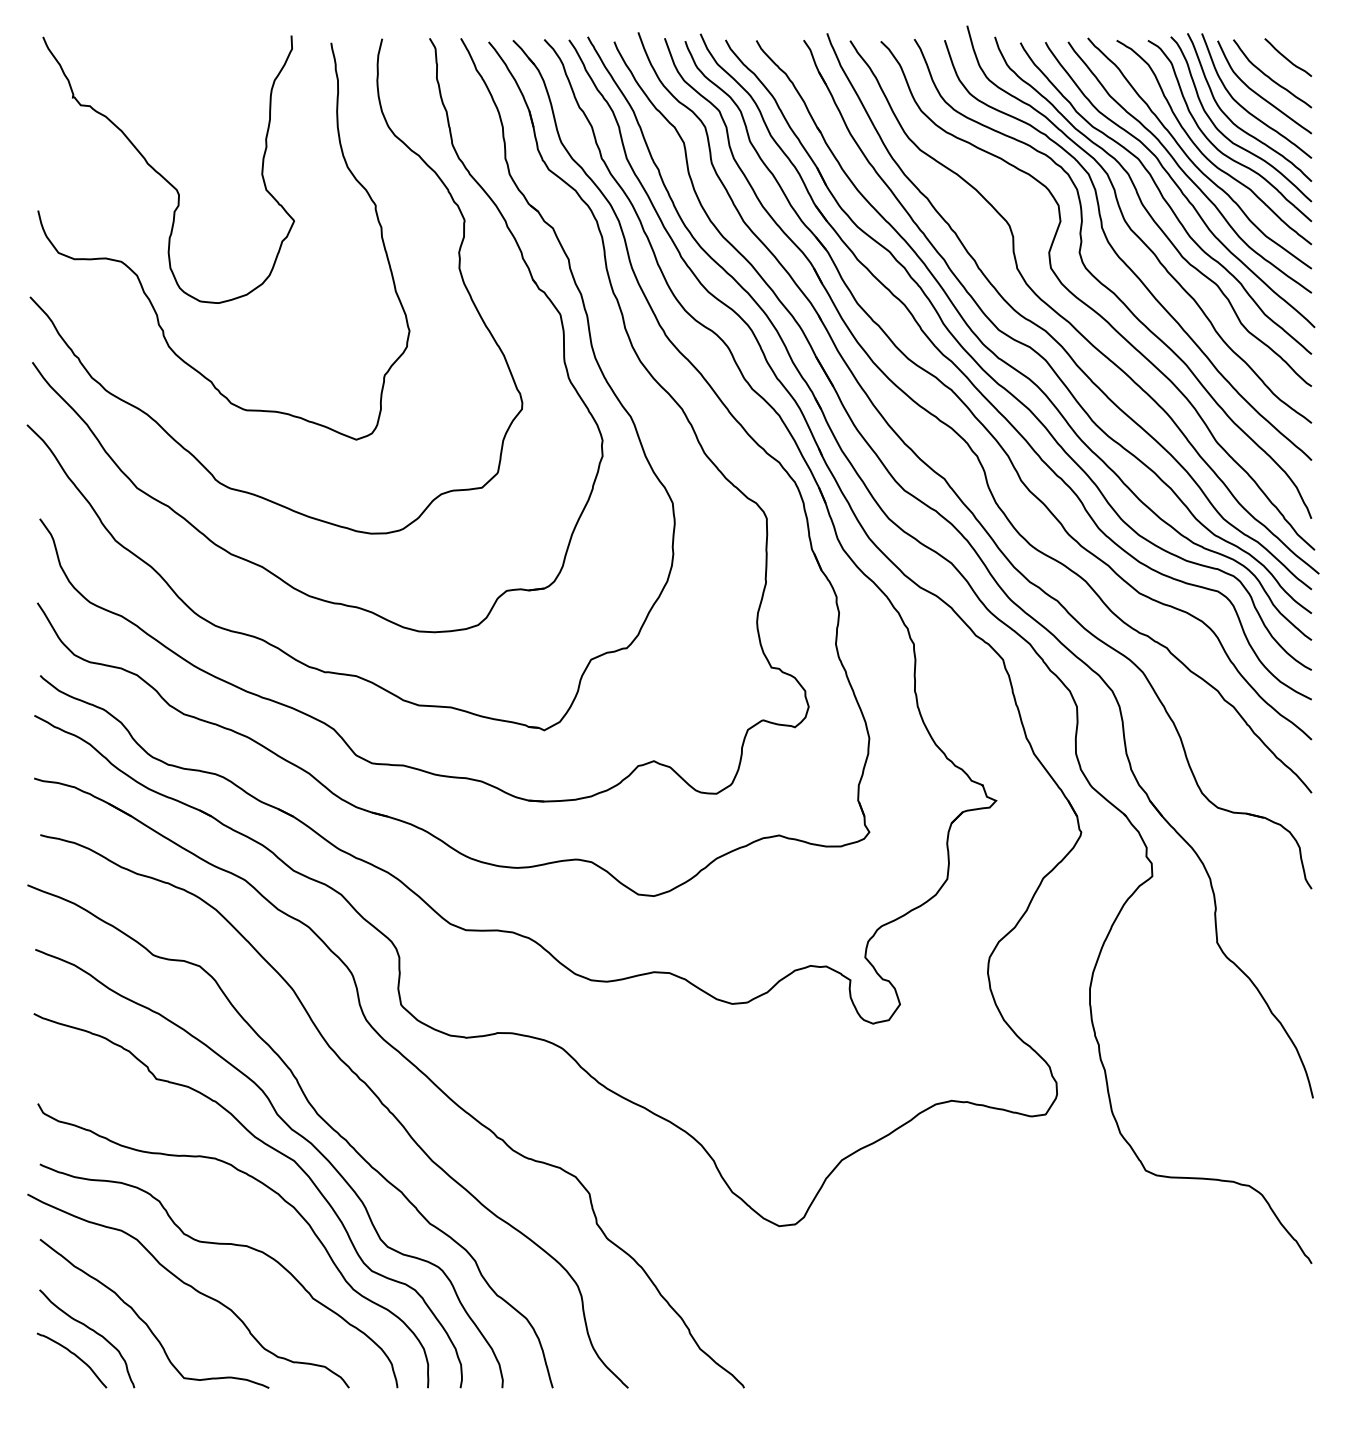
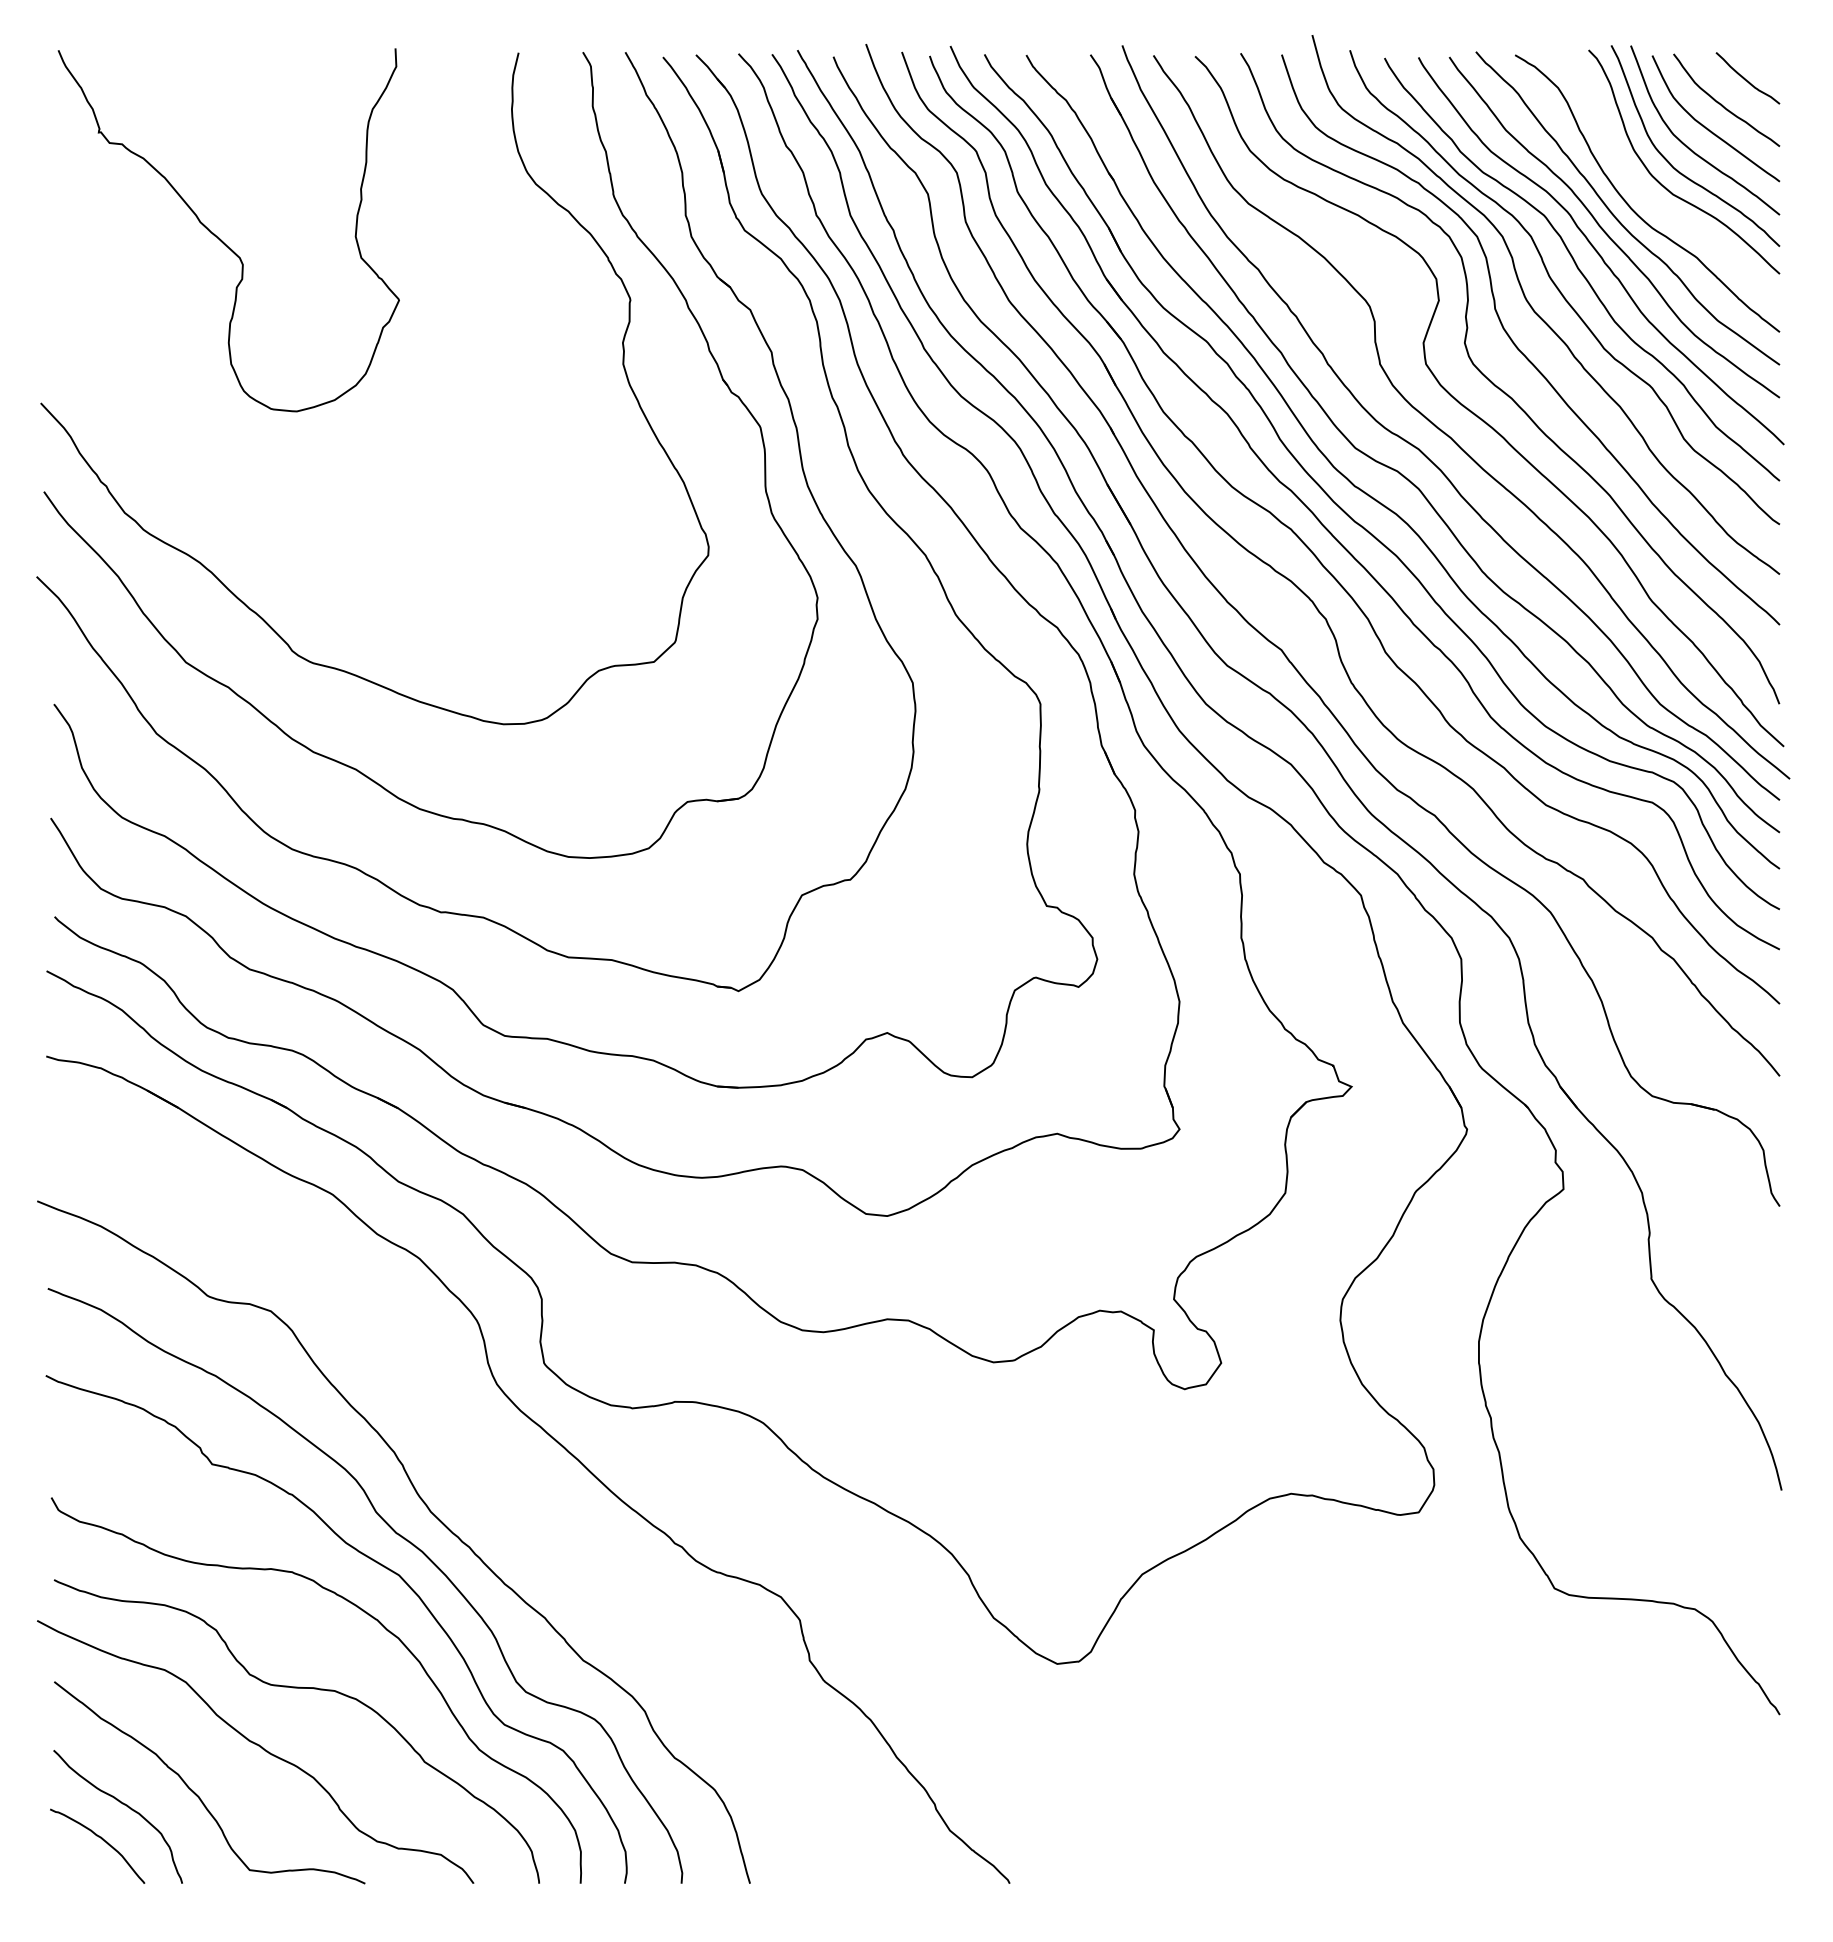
curve: (1214, 145) -> (1648, 197), removed
curve: (138, 275) -> (187, 374), removed
curve: (361, 1081) -> (490, 1467), removed

